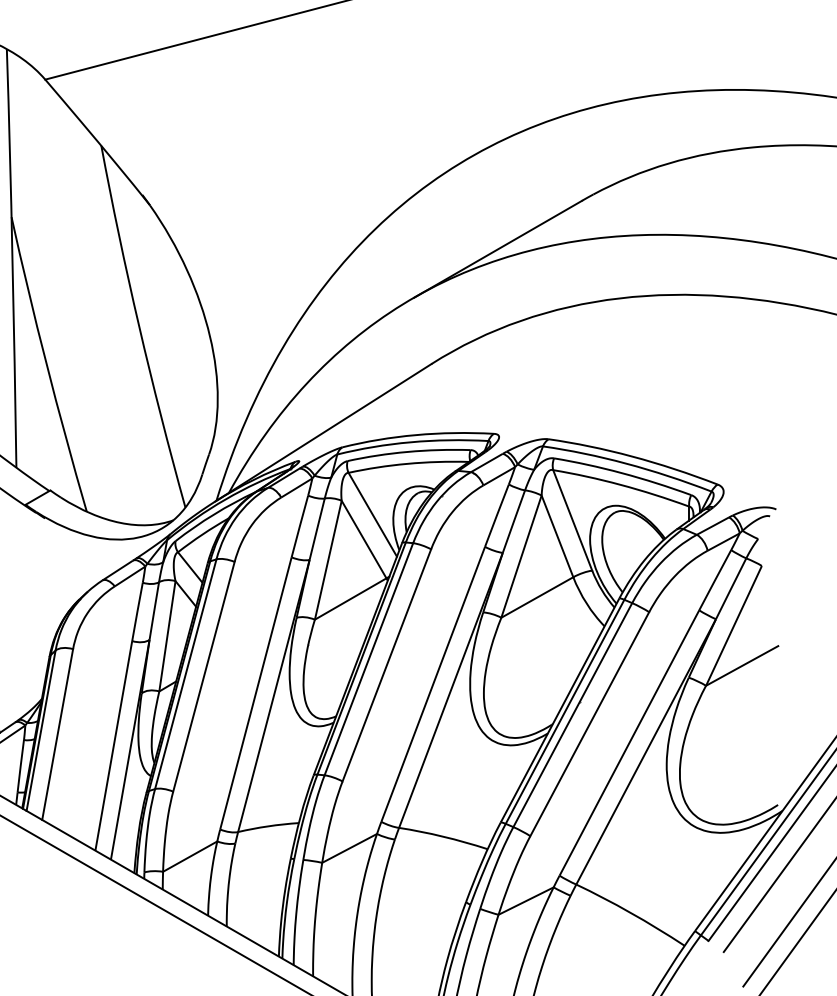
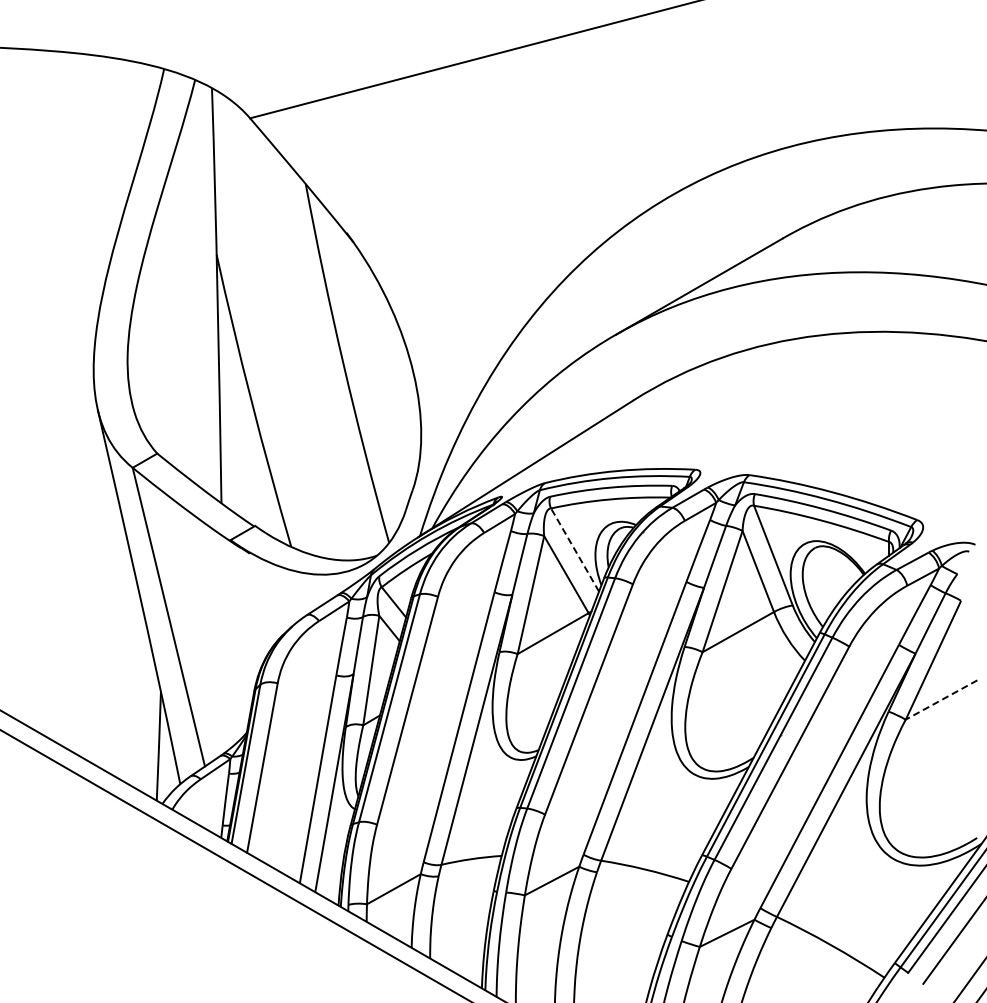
line: (372, 514) -> (574, 549), solid -> dashed
line: (742, 666) -> (941, 700), solid -> dashed

